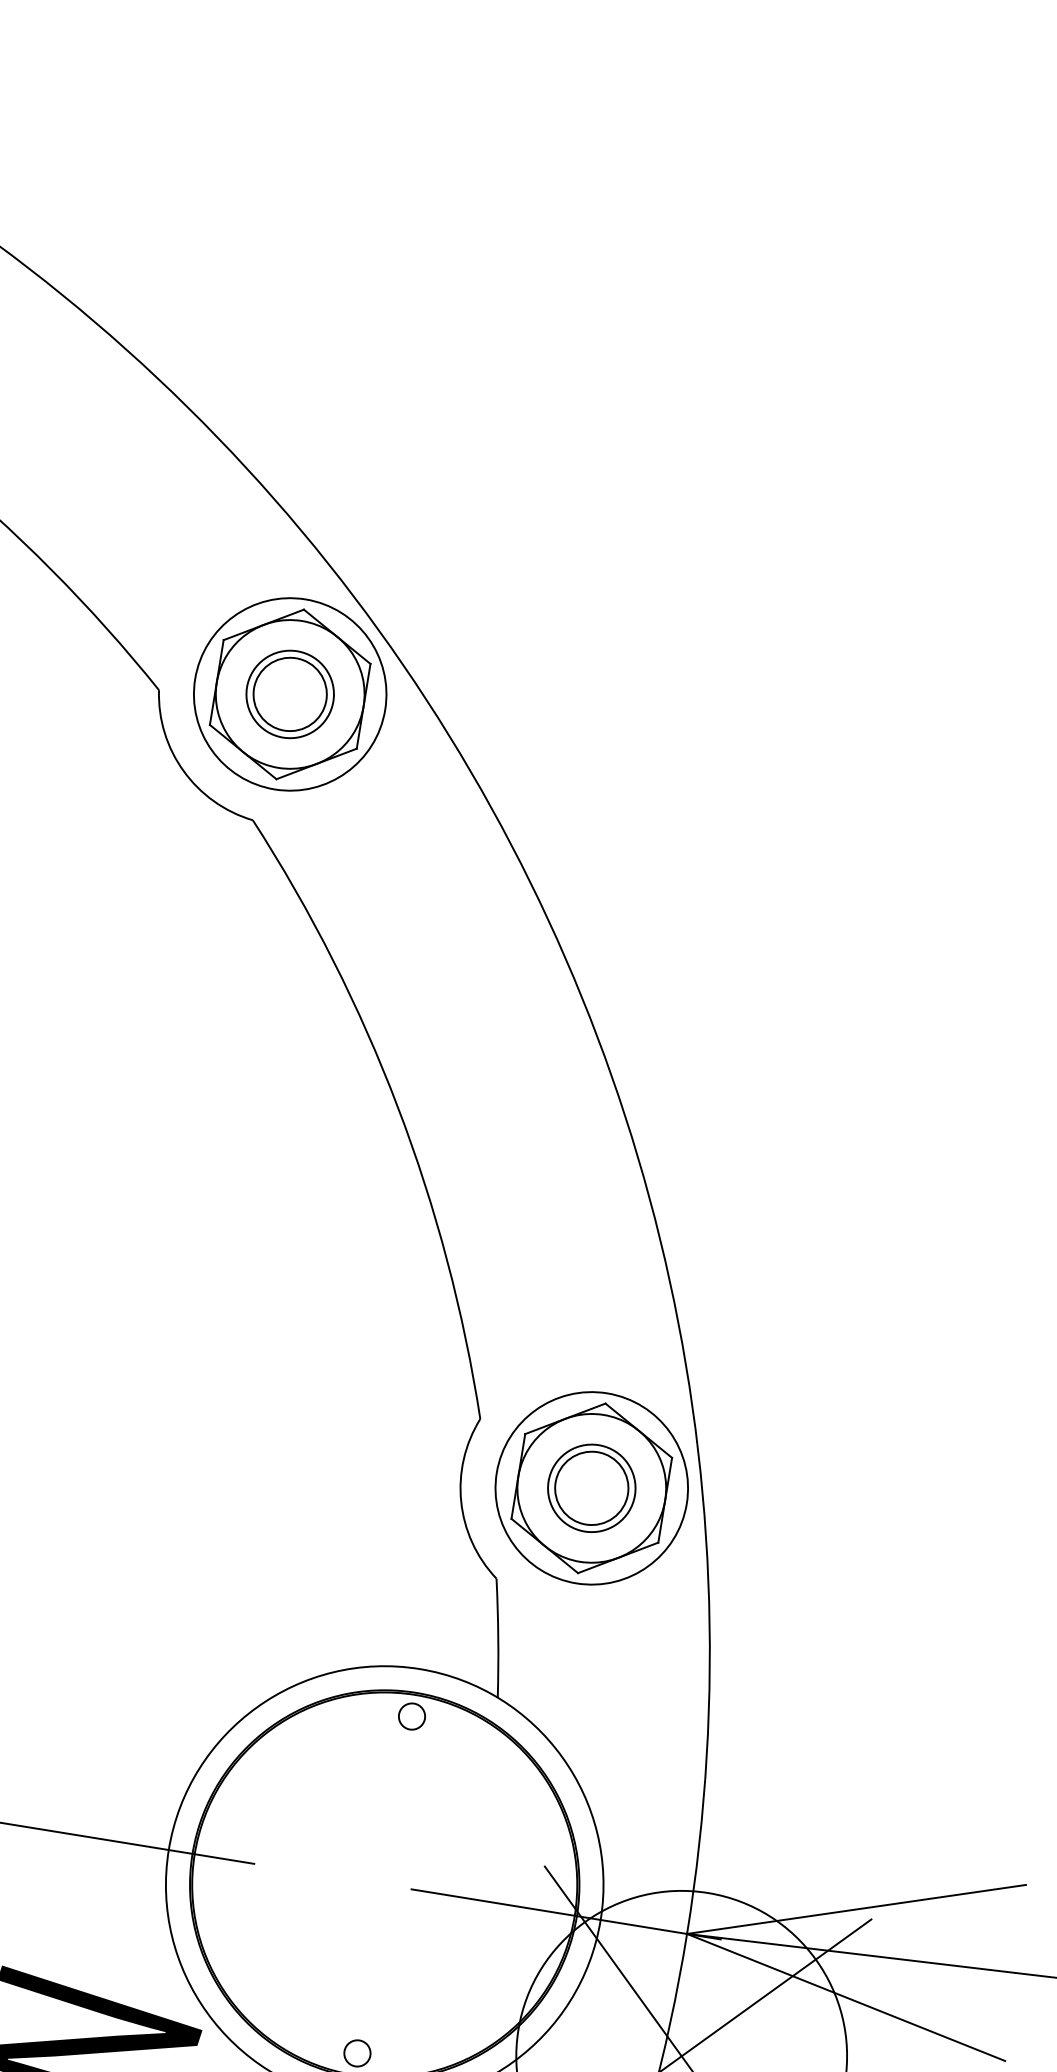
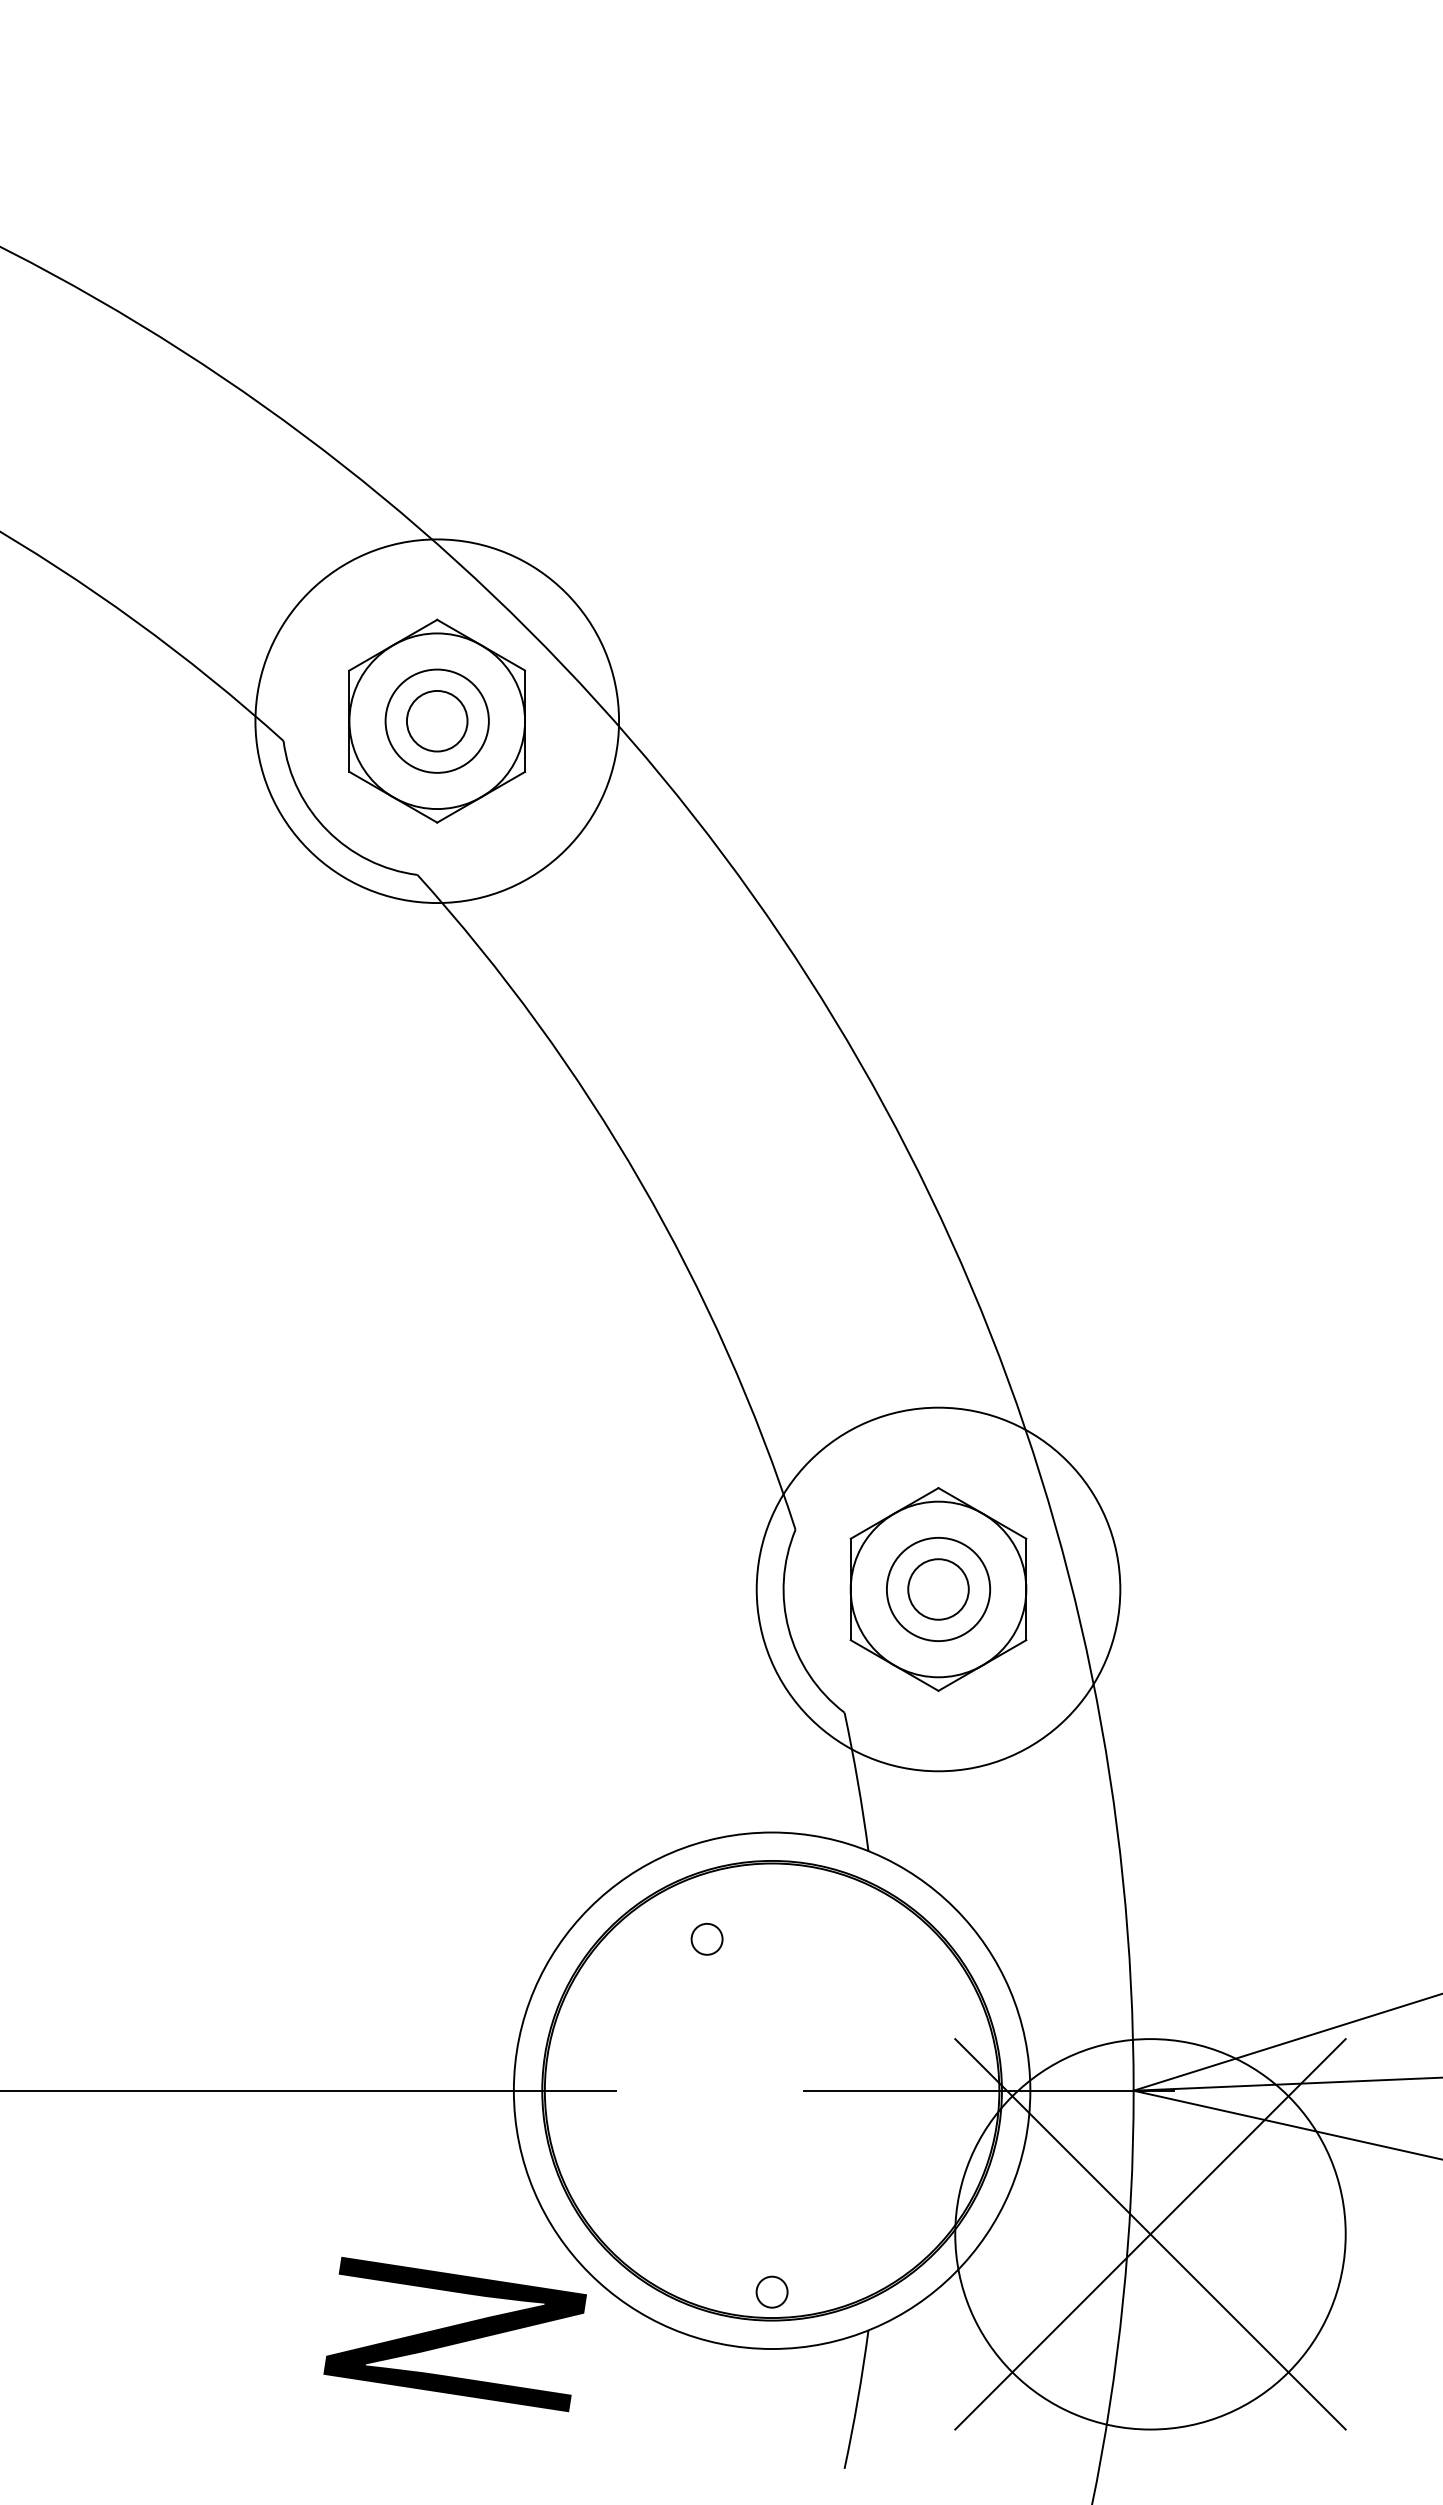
circle: (289, 693) -> (436, 720), size x0.7
circle: (289, 693) -> (436, 720), size x1.6
circle: (591, 1488) -> (938, 1589), size x0.7
circle: (591, 1488) -> (938, 1589), size x1.6
circle: (411, 1716) -> (706, 1939), moved

